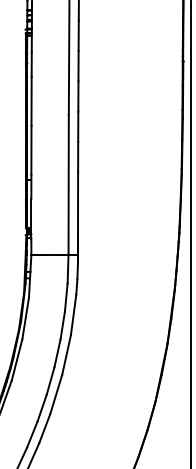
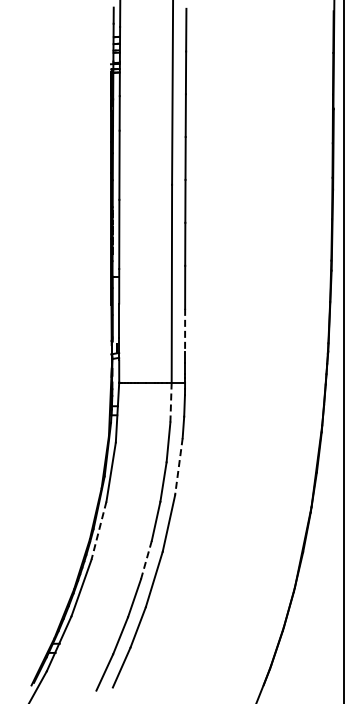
line: (78, 218) -> (185, 330), solid -> dashed
line: (68, 269) -> (171, 402), solid -> dashed
line: (73, 314) -> (178, 466), solid -> dashed
line: (16, 359) -> (98, 530), solid -> dashed
line: (50, 381) -> (146, 560), solid -> dashed

